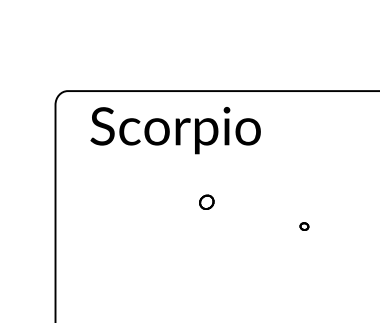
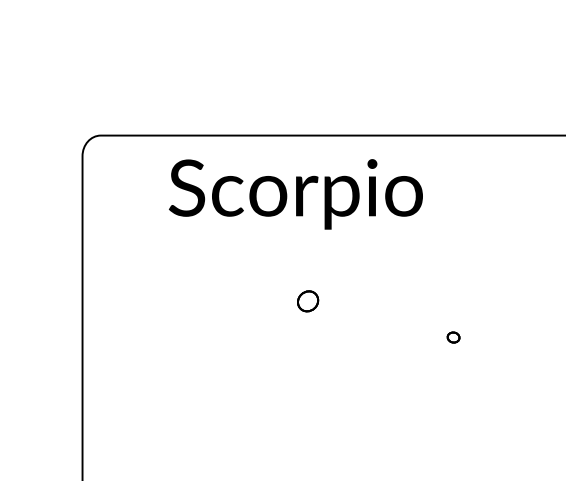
text: (175, 130) -> (295, 194), moved

